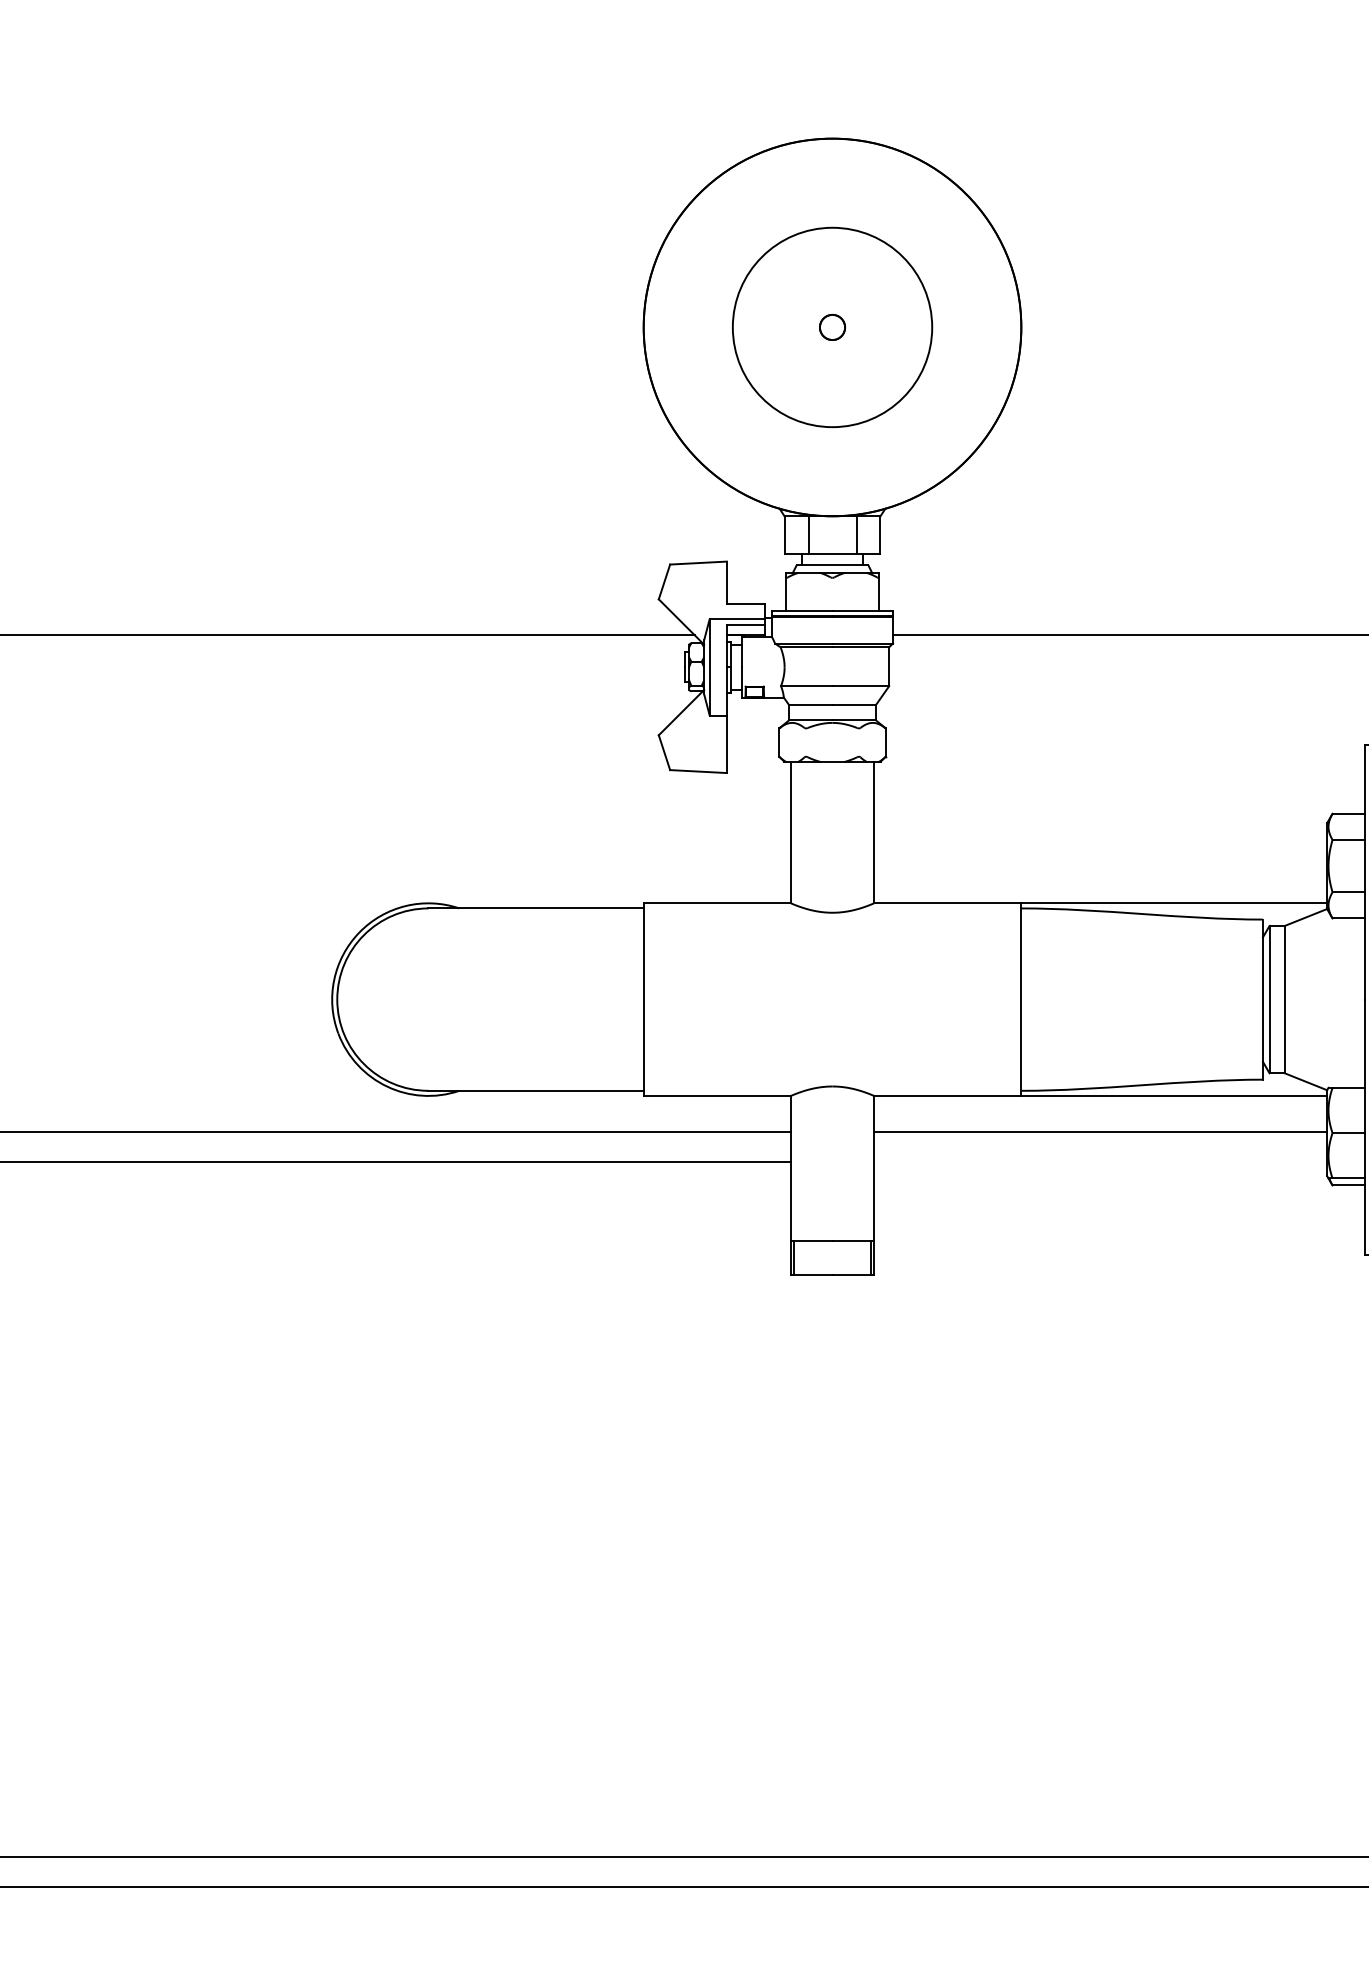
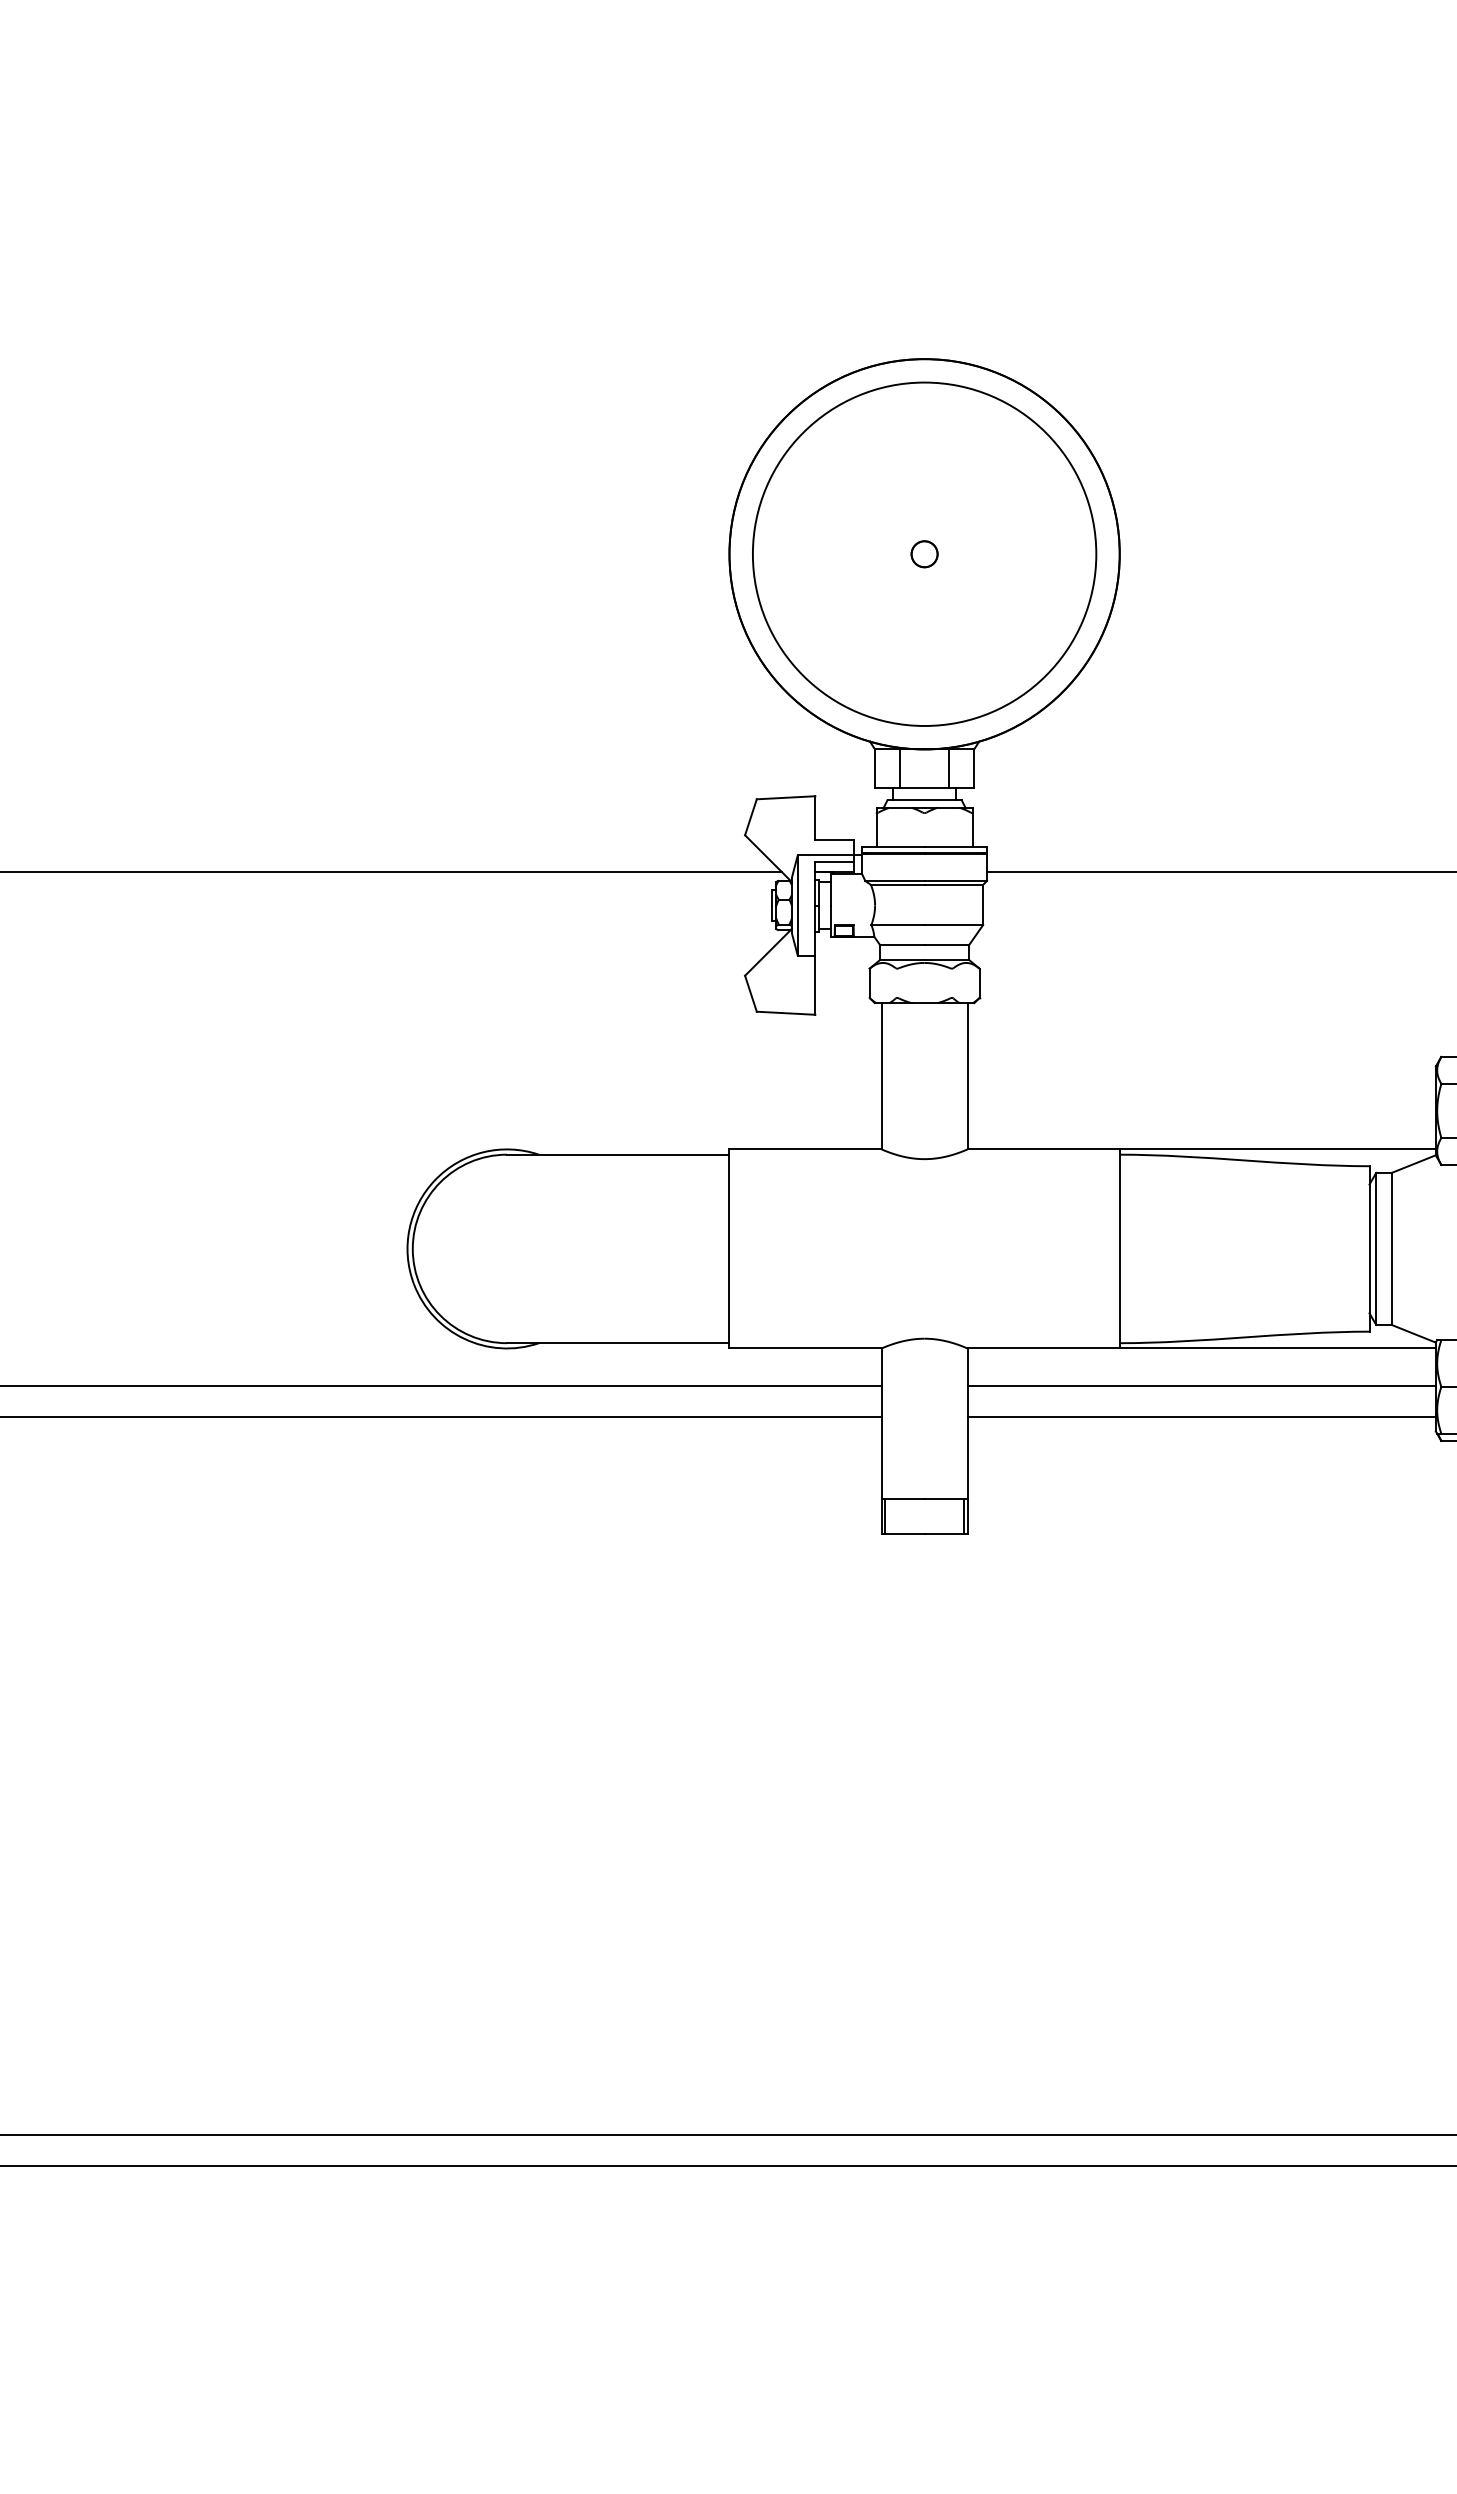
circle: (832, 327) -> (924, 554), size x1.67
line: (1100, 1161) -> (1201, 1416), added

